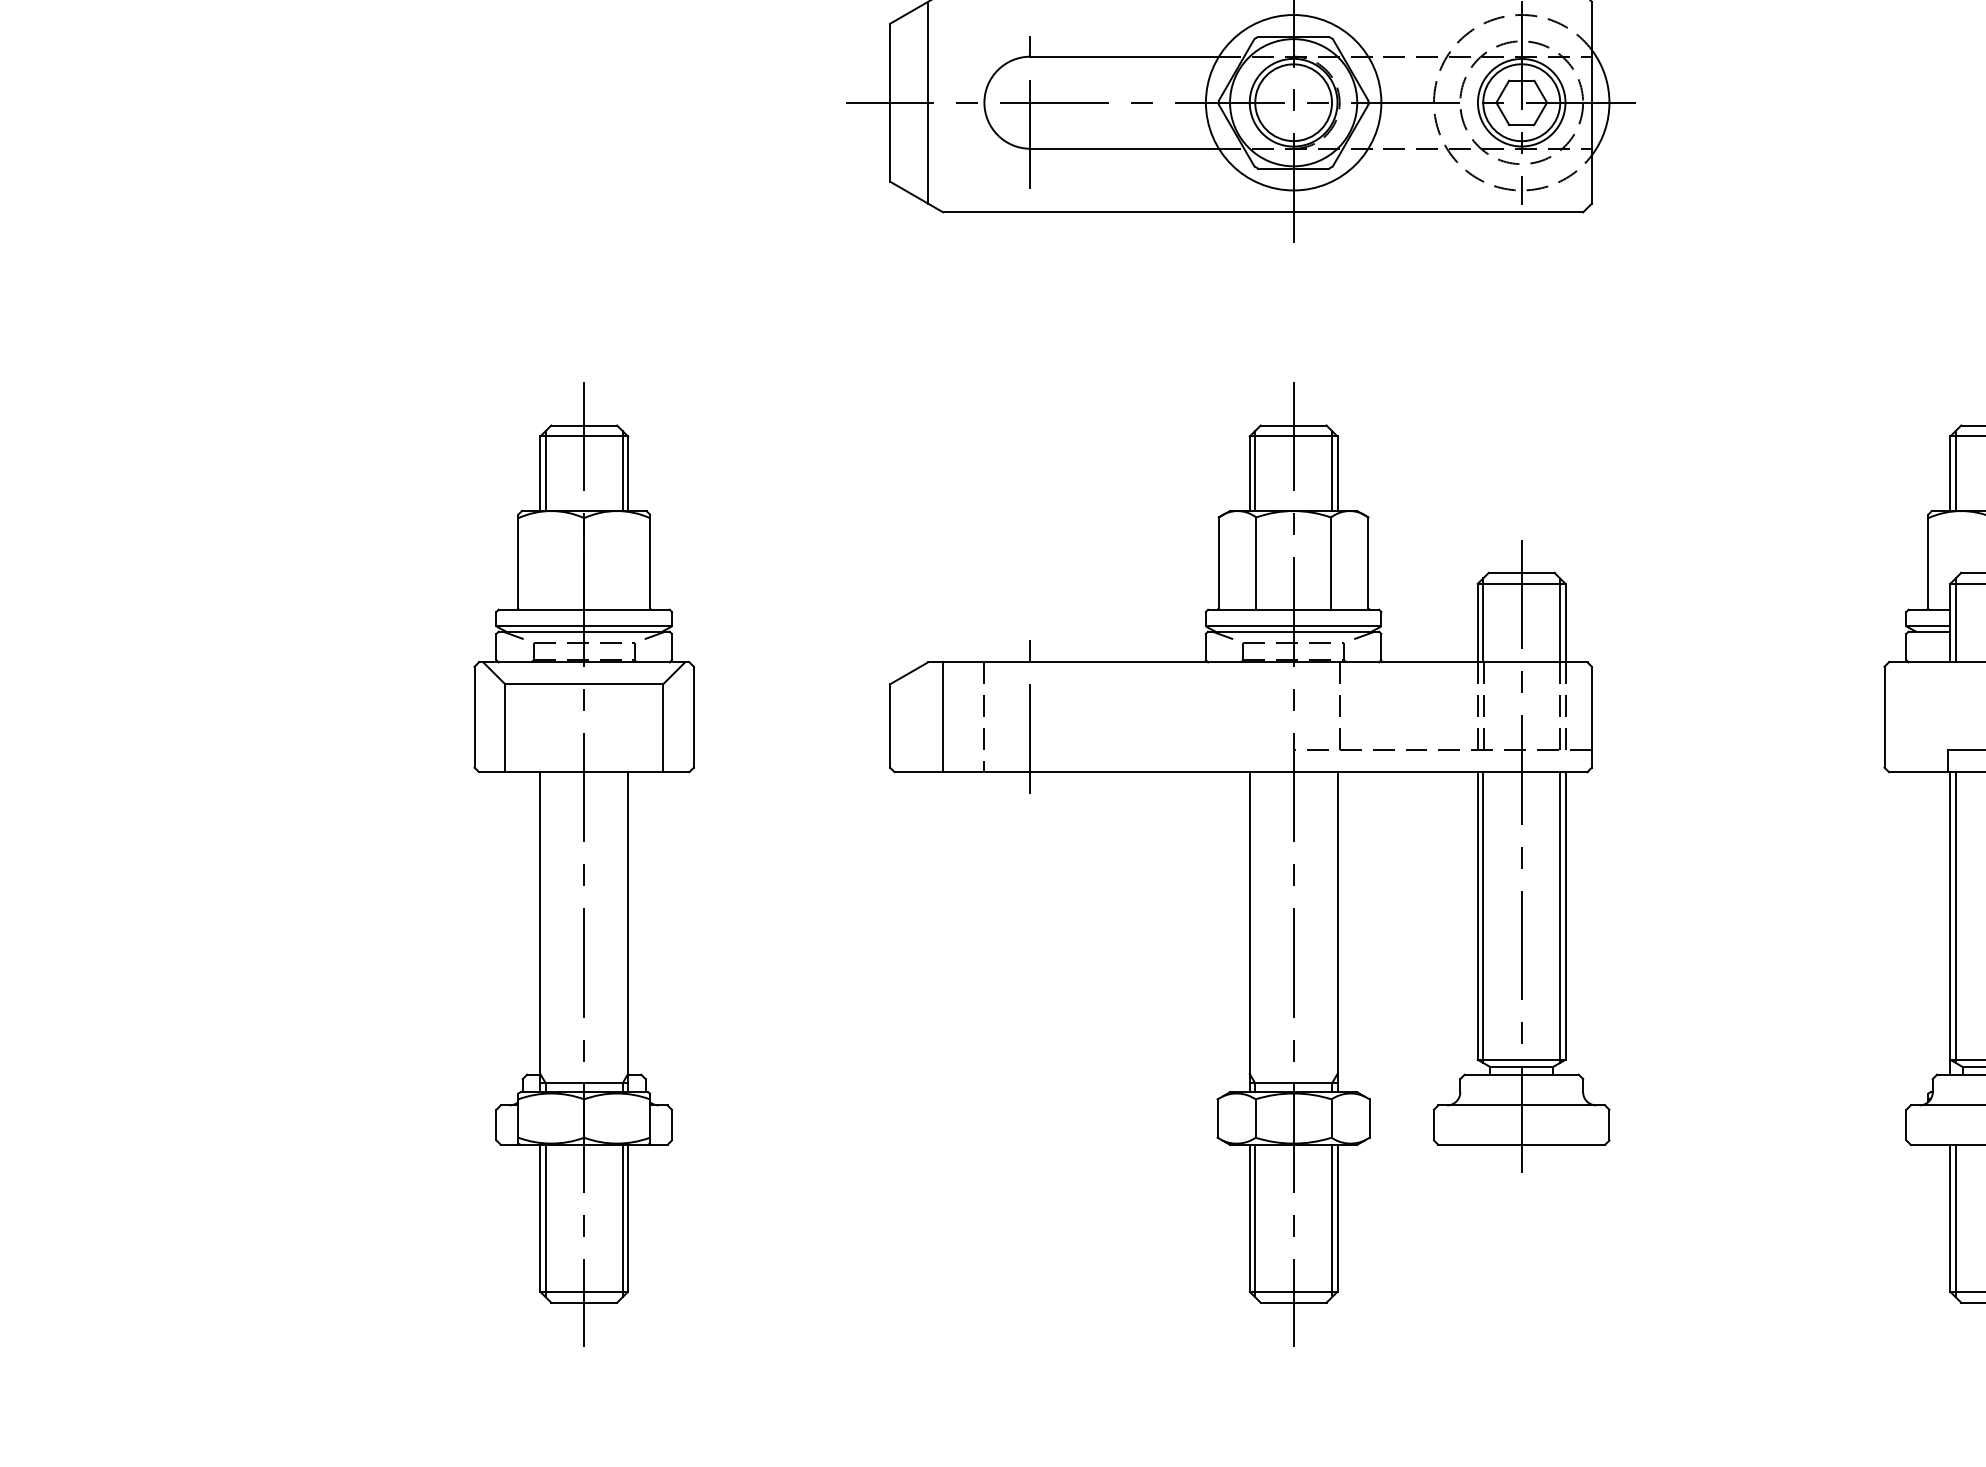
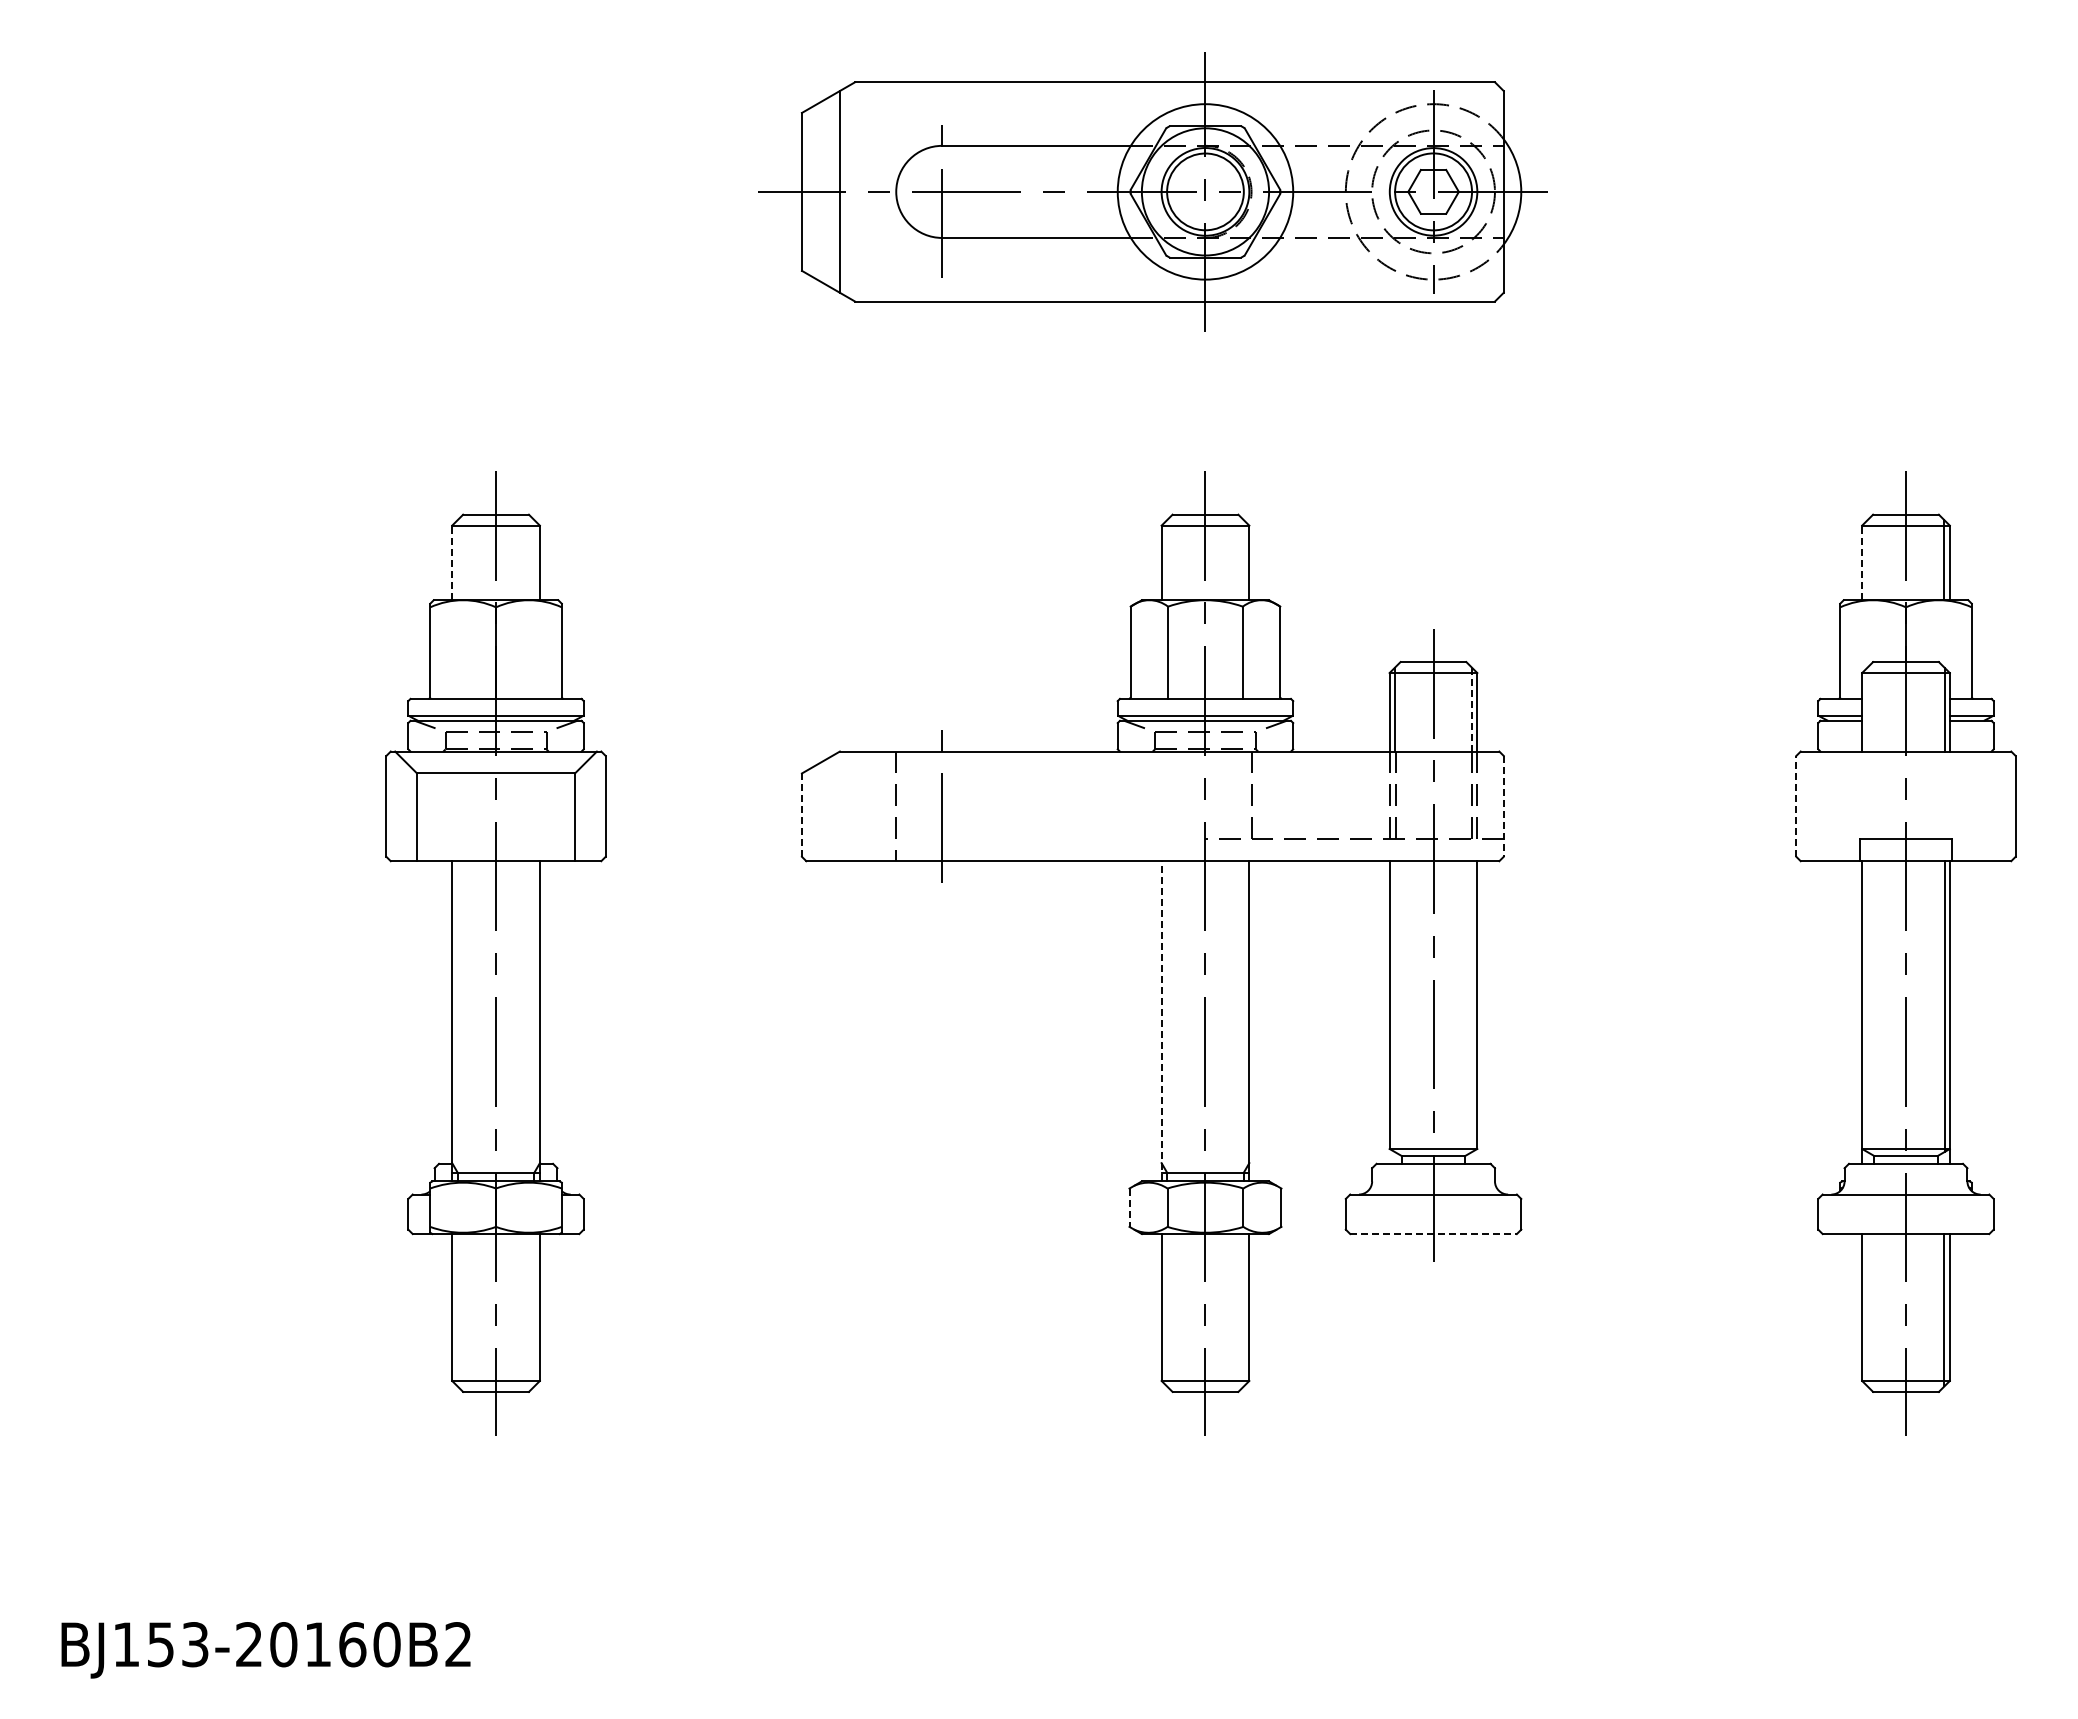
line: (545, 471) -> (457, 560), removed
line: (622, 471) -> (534, 560), removed
line: (1255, 471) -> (1167, 560), removed
line: (1331, 471) -> (1243, 560), removed
line: (1955, 471) -> (1867, 560), removed
line: (540, 473) -> (452, 562), solid -> dashed
line: (1950, 473) -> (1862, 562), solid -> dashed
line: (1560, 620) -> (1472, 709), solid -> dashed
line: (1955, 620) -> (1867, 709), removed
line: (1884, 716) -> (1796, 805), solid -> dashed
line: (943, 717) -> (855, 806), removed
line: (1591, 717) -> (1503, 806), solid -> dashed
line: (889, 726) -> (801, 815), solid -> dashed
line: (1483, 917) -> (1395, 1006), removed
line: (1560, 917) -> (1472, 1006), removed
line: (1955, 917) -> (1867, 1006), removed
line: (1249, 931) -> (1161, 1020), solid -> dashed
line: (1217, 1119) -> (1129, 1208), solid -> dashed
line: (1522, 1145) -> (1434, 1234), solid -> dashed
line: (545, 1221) -> (457, 1310), removed
line: (622, 1221) -> (534, 1310), removed
line: (1255, 1221) -> (1167, 1310), removed
line: (1331, 1221) -> (1243, 1310), removed
line: (1955, 1221) -> (1867, 1310), removed

